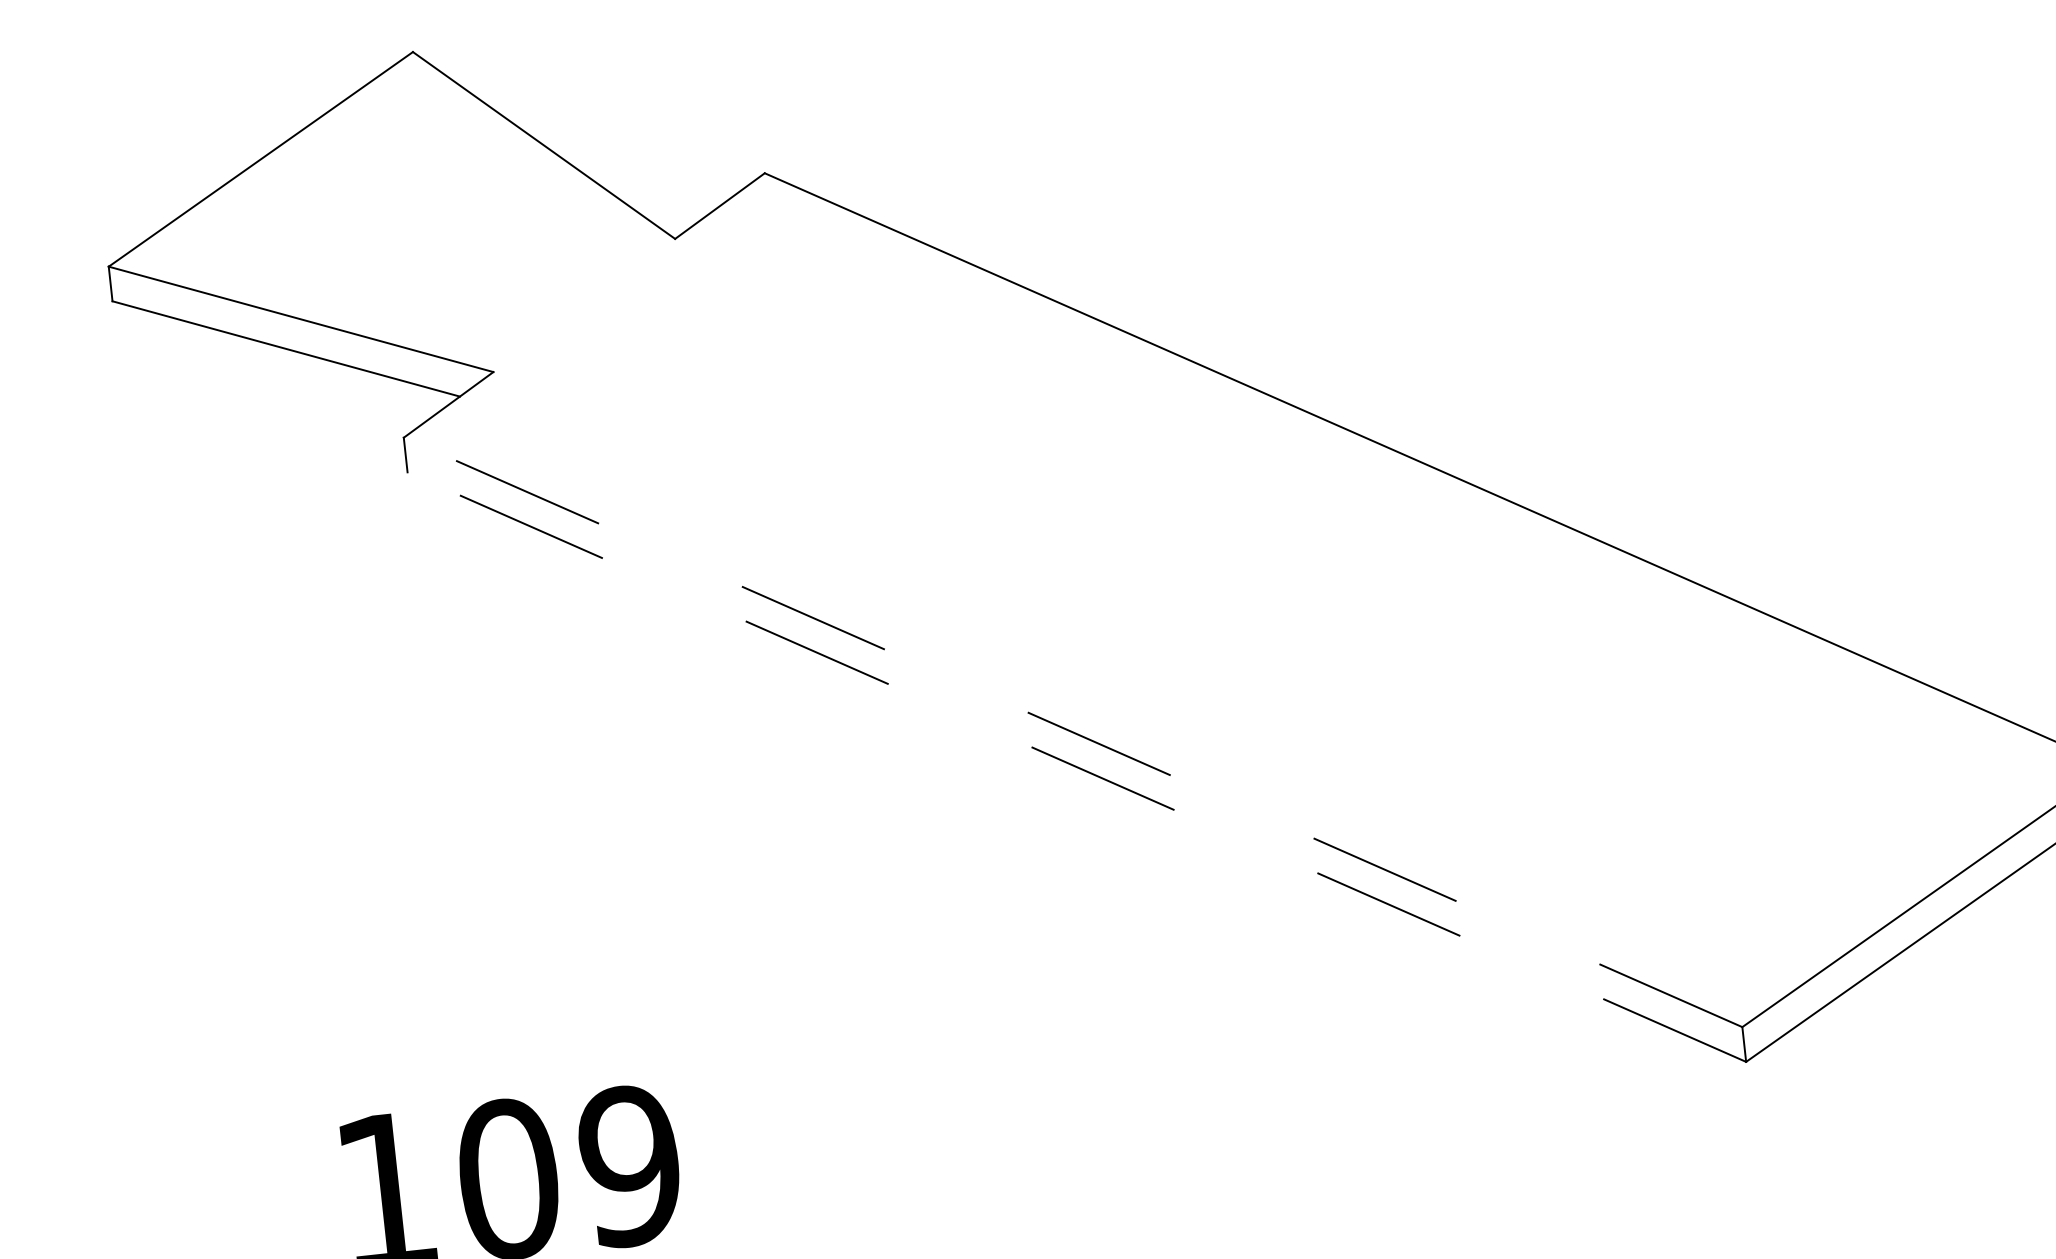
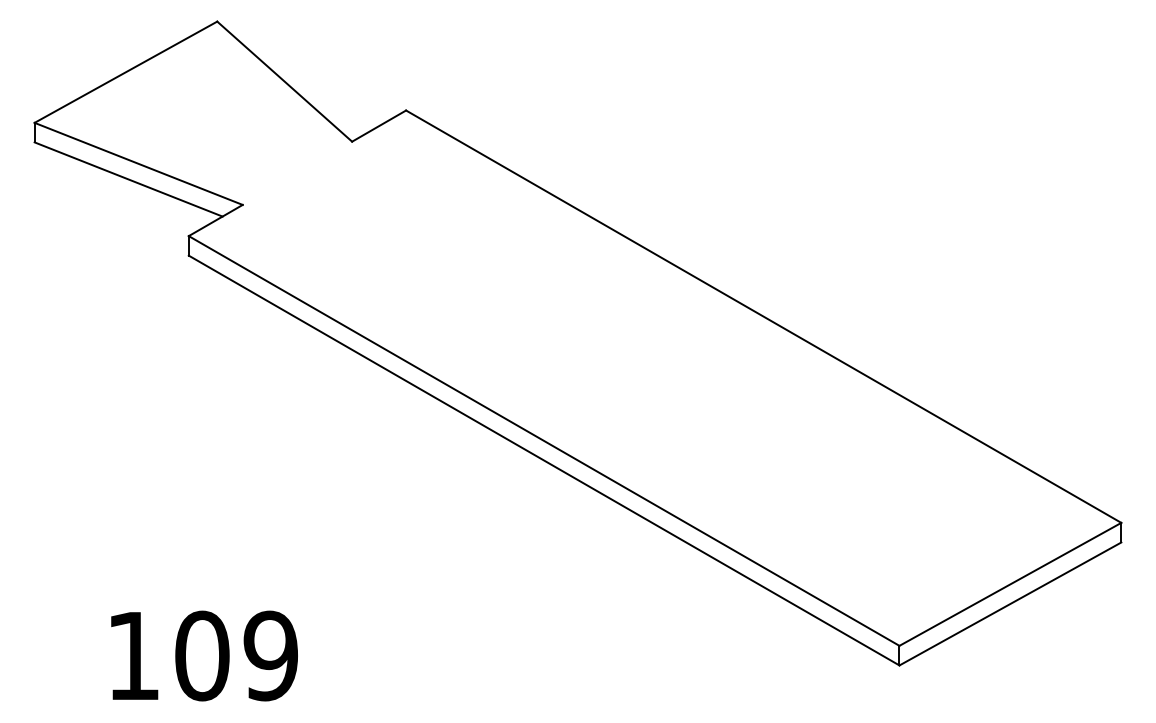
line: (1071, 731) -> (543, 440), dashed -> solid
line: (1075, 767) -> (543, 460), dashed -> solid

